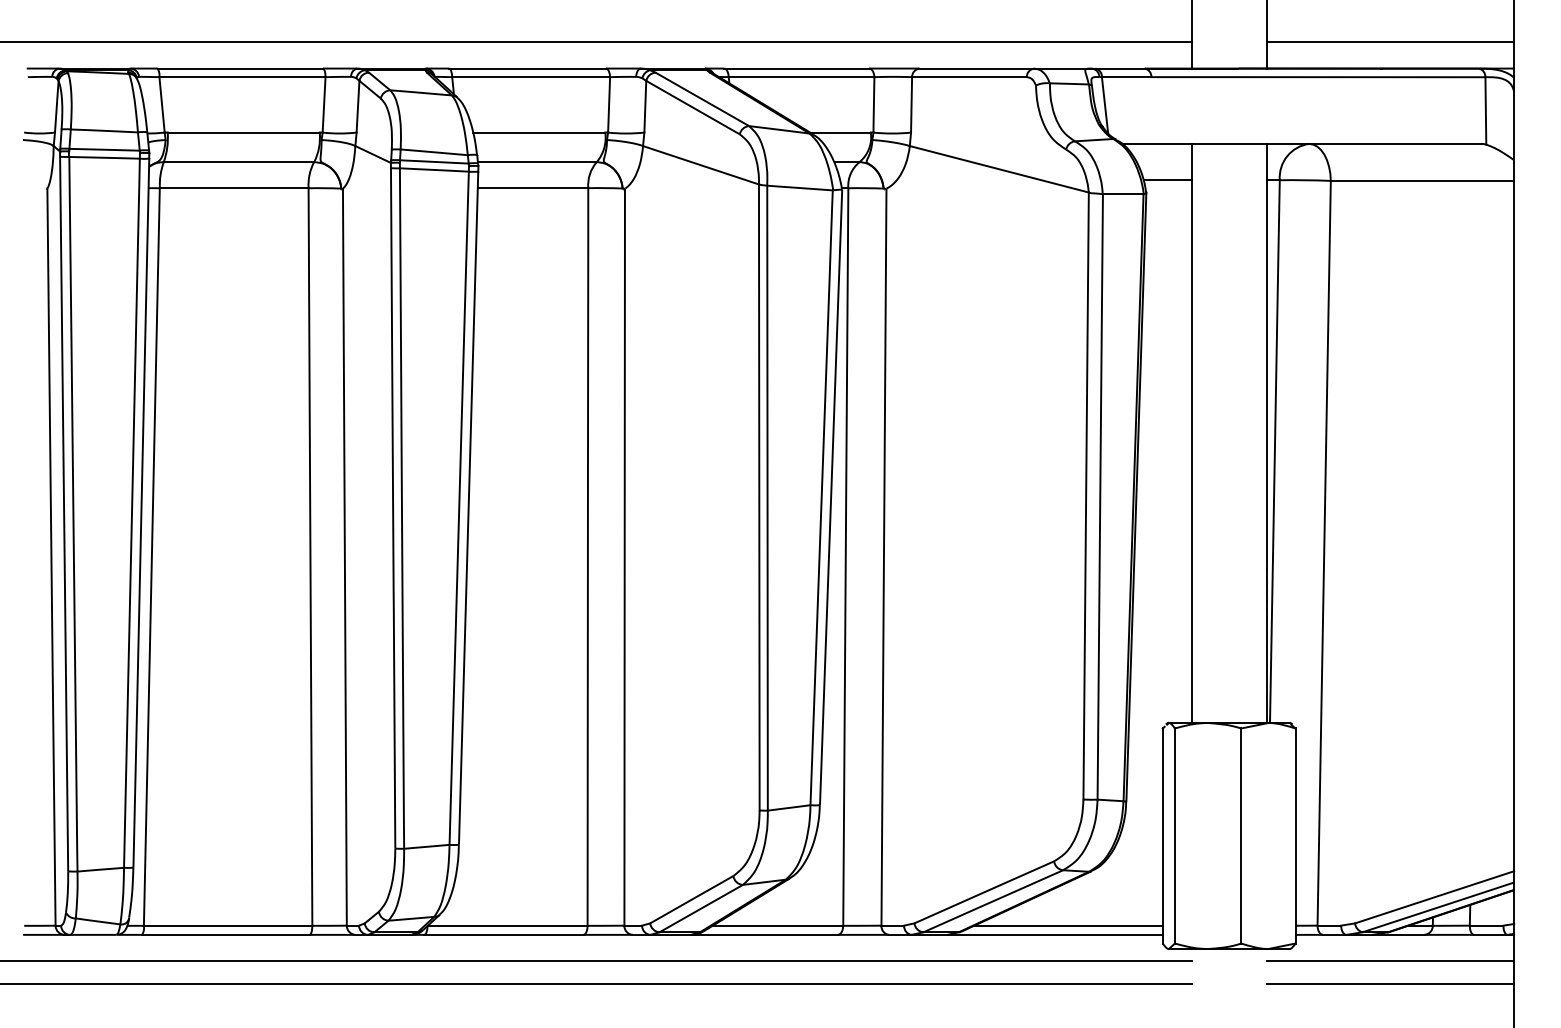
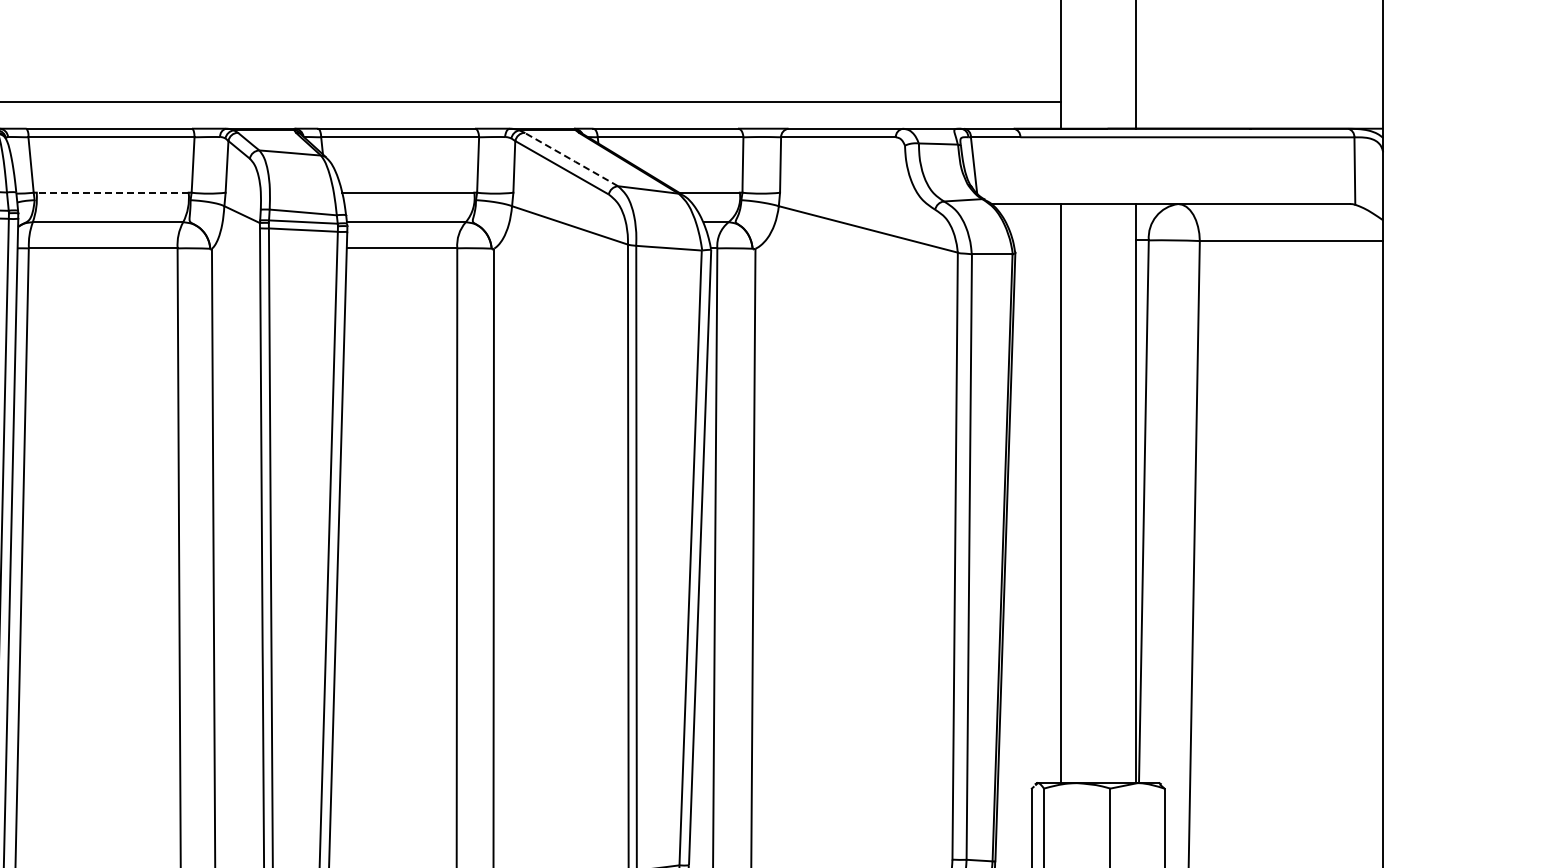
line: (1390, 42) -> (1259, 102), removed
line: (702, 99) -> (571, 159), solid -> dashed
line: (243, 132) -> (112, 192), solid -> dashed
line: (1167, 180) -> (1036, 240), removed

